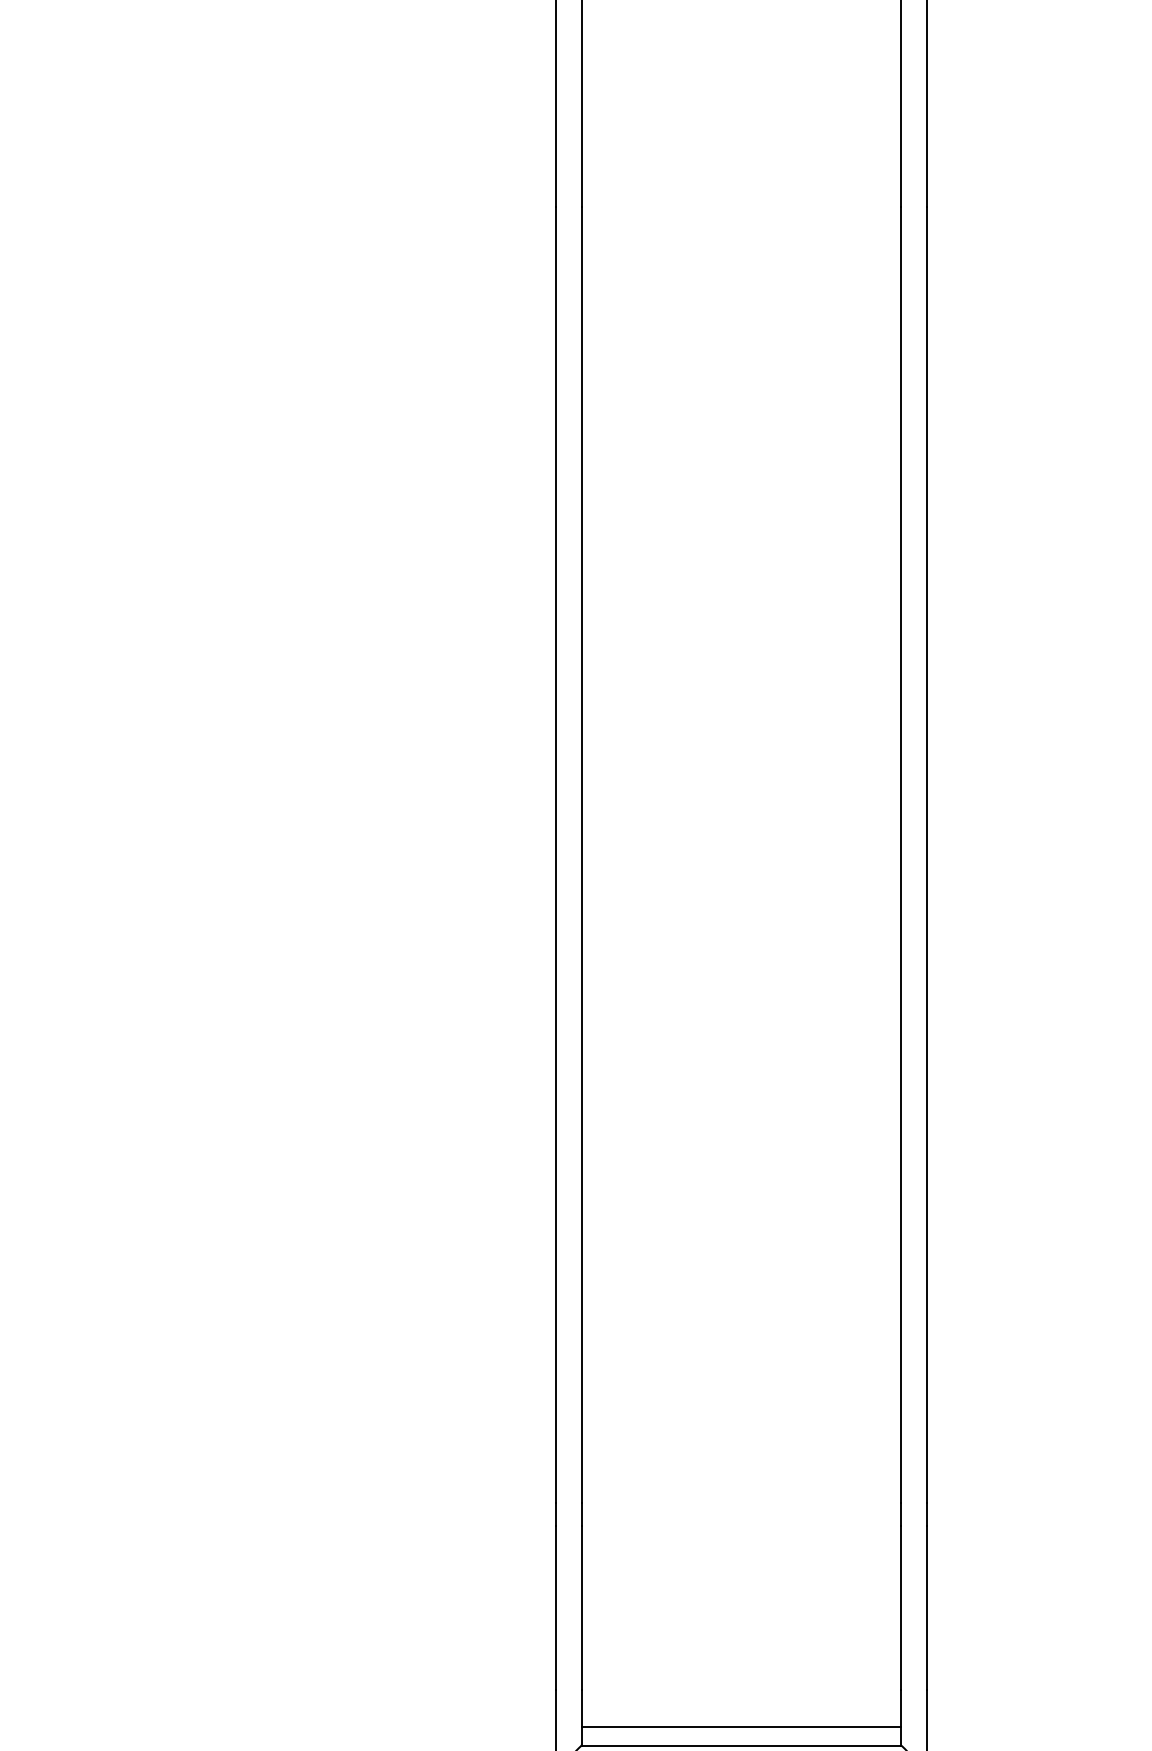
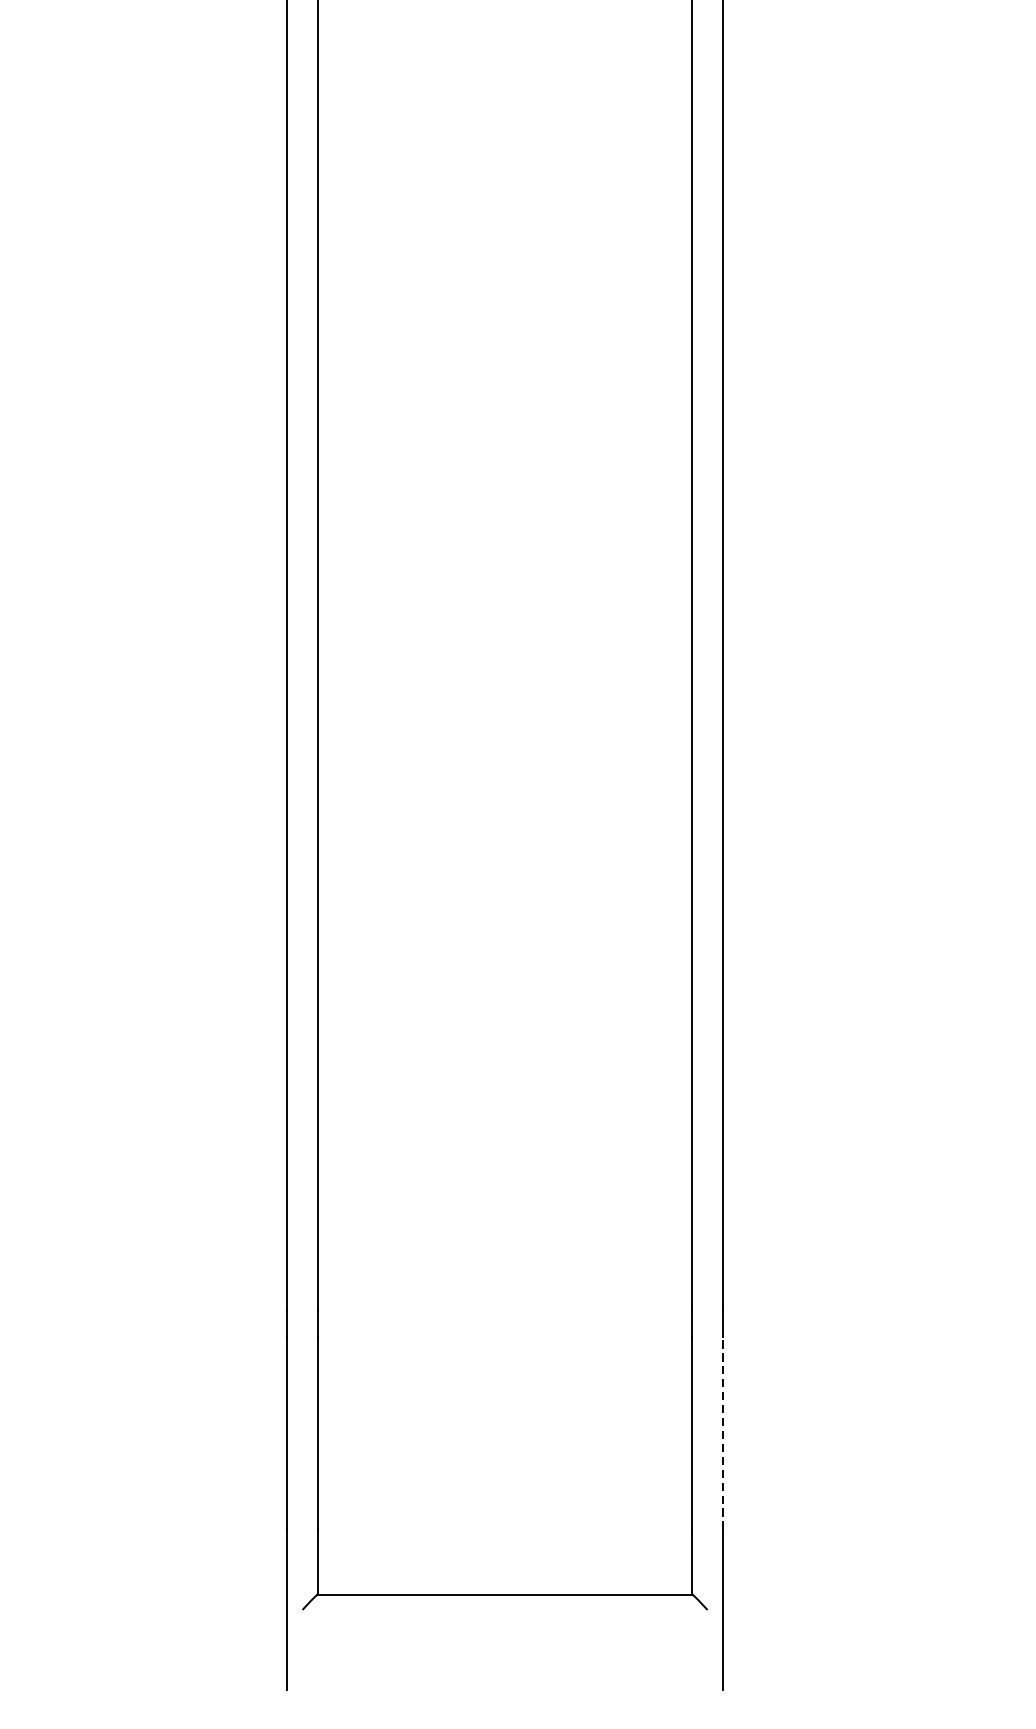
line: (926, 1607) -> (722, 1432), solid -> dashed
line: (741, 1726) -> (505, 1572), removed

